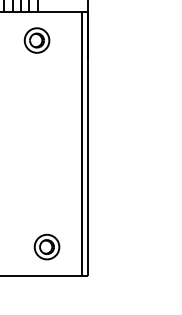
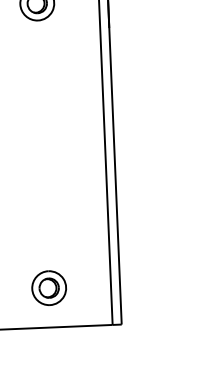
part: (46, 246) -> (48, 287), moved

